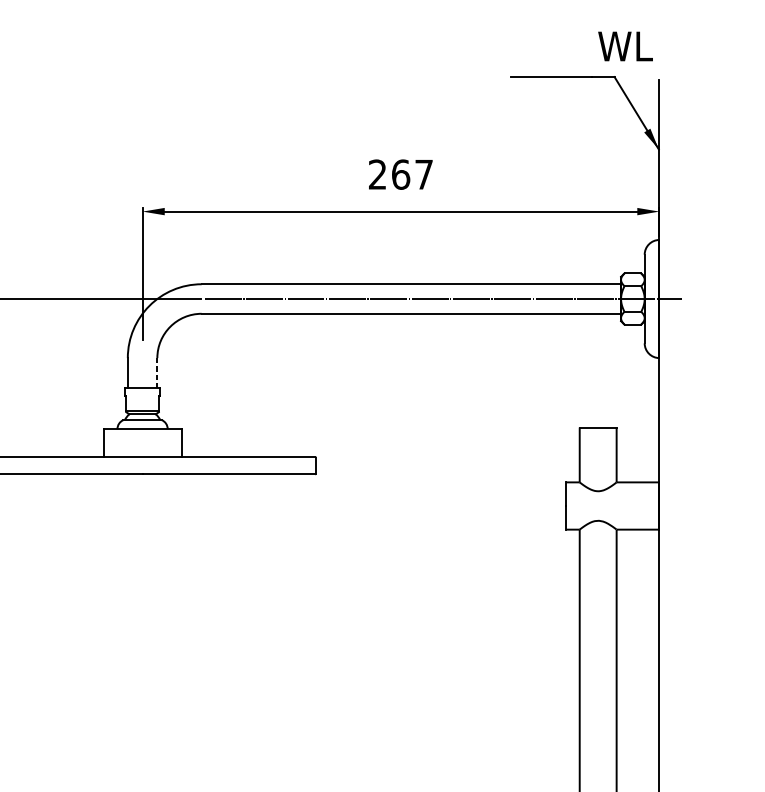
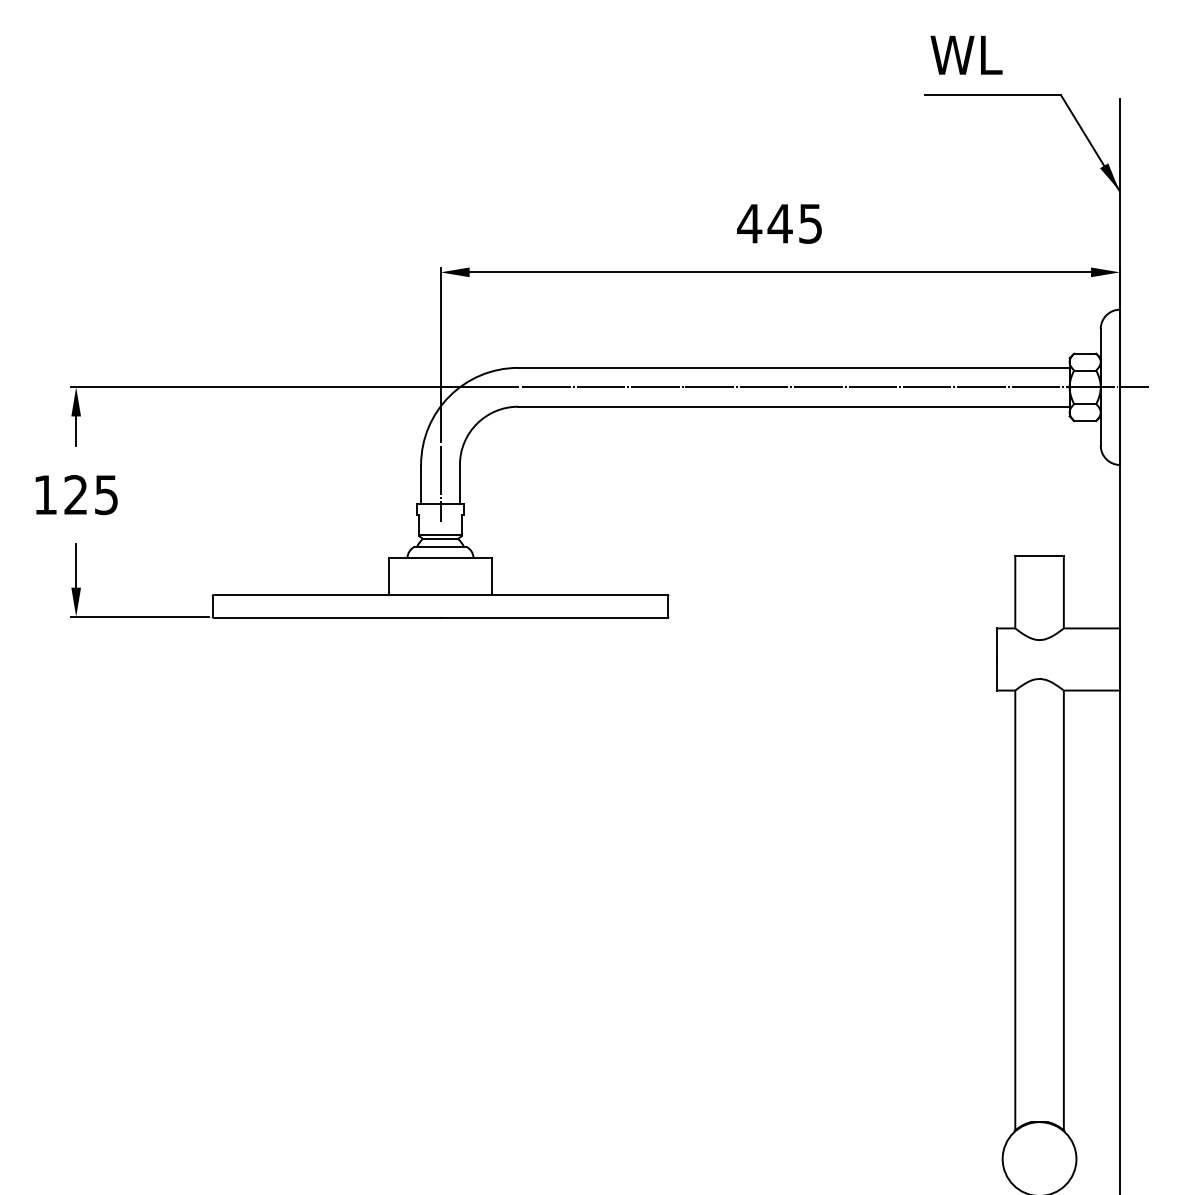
text: (625, 45) -> (966, 54), moved
text: (400, 174) -> (779, 223), 267 -> 445
line: (142, 372) -> (440, 484), added
line: (157, 372) -> (459, 484), dashed -> solid

